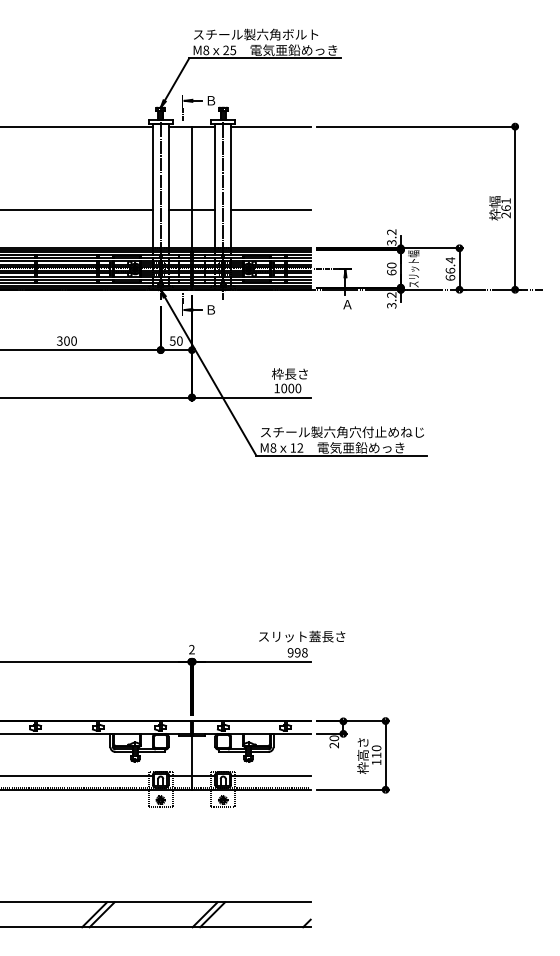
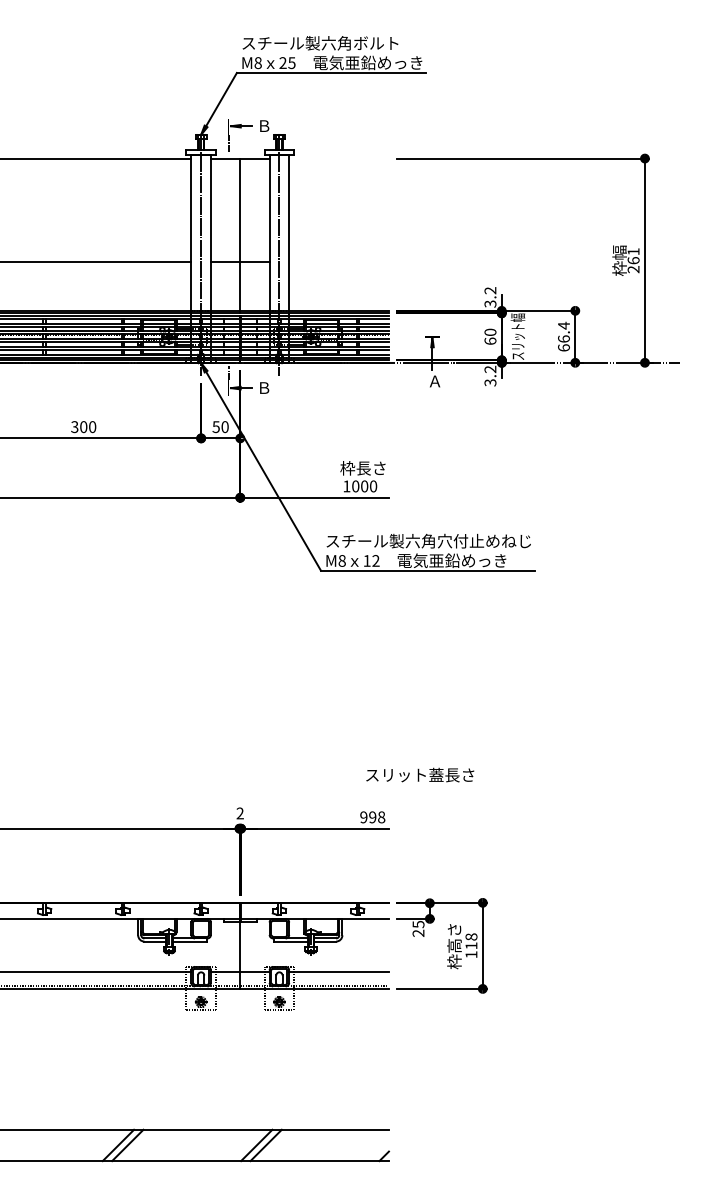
line: (270, 126) -> (338, 158), removed
line: (270, 209) -> (338, 262), removed
line: (325, 268) -> (407, 336), removed
text: (302, 636) -> (420, 774), moved
text: (334, 738) -> (418, 924), 20 -> 25
text: (376, 747) -> (471, 936), 110 -> 118

